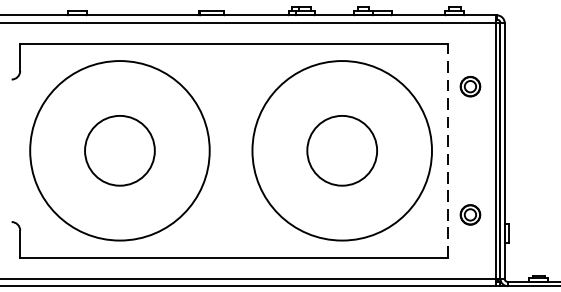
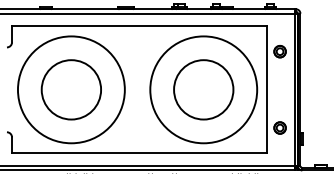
circle: (120, 150) -> (71, 89), size x1.43
circle: (341, 150) -> (203, 89), size x1.43
line: (447, 150) -> (266, 89), dashed -> solid

